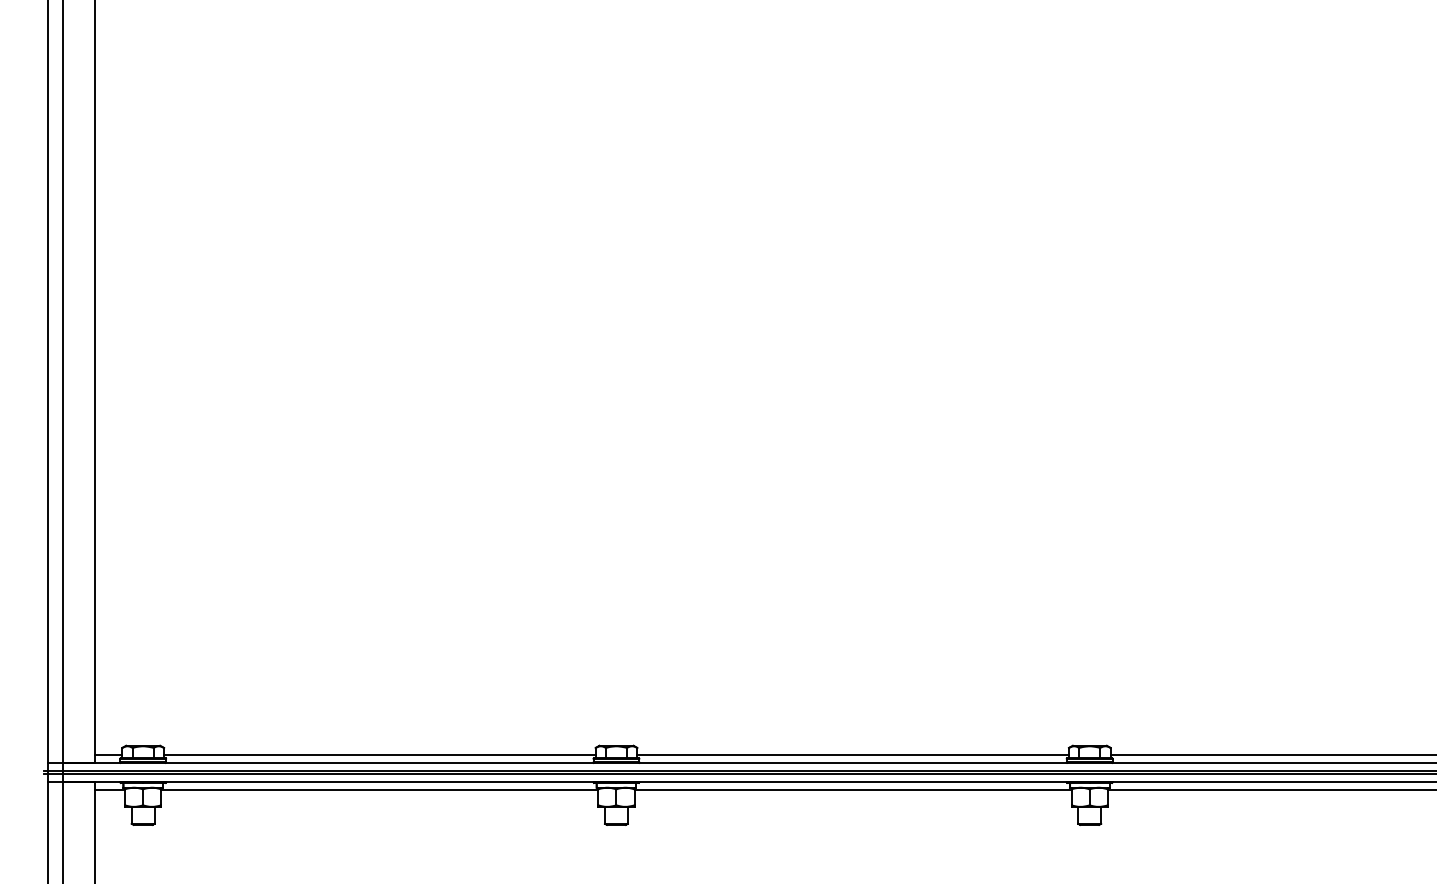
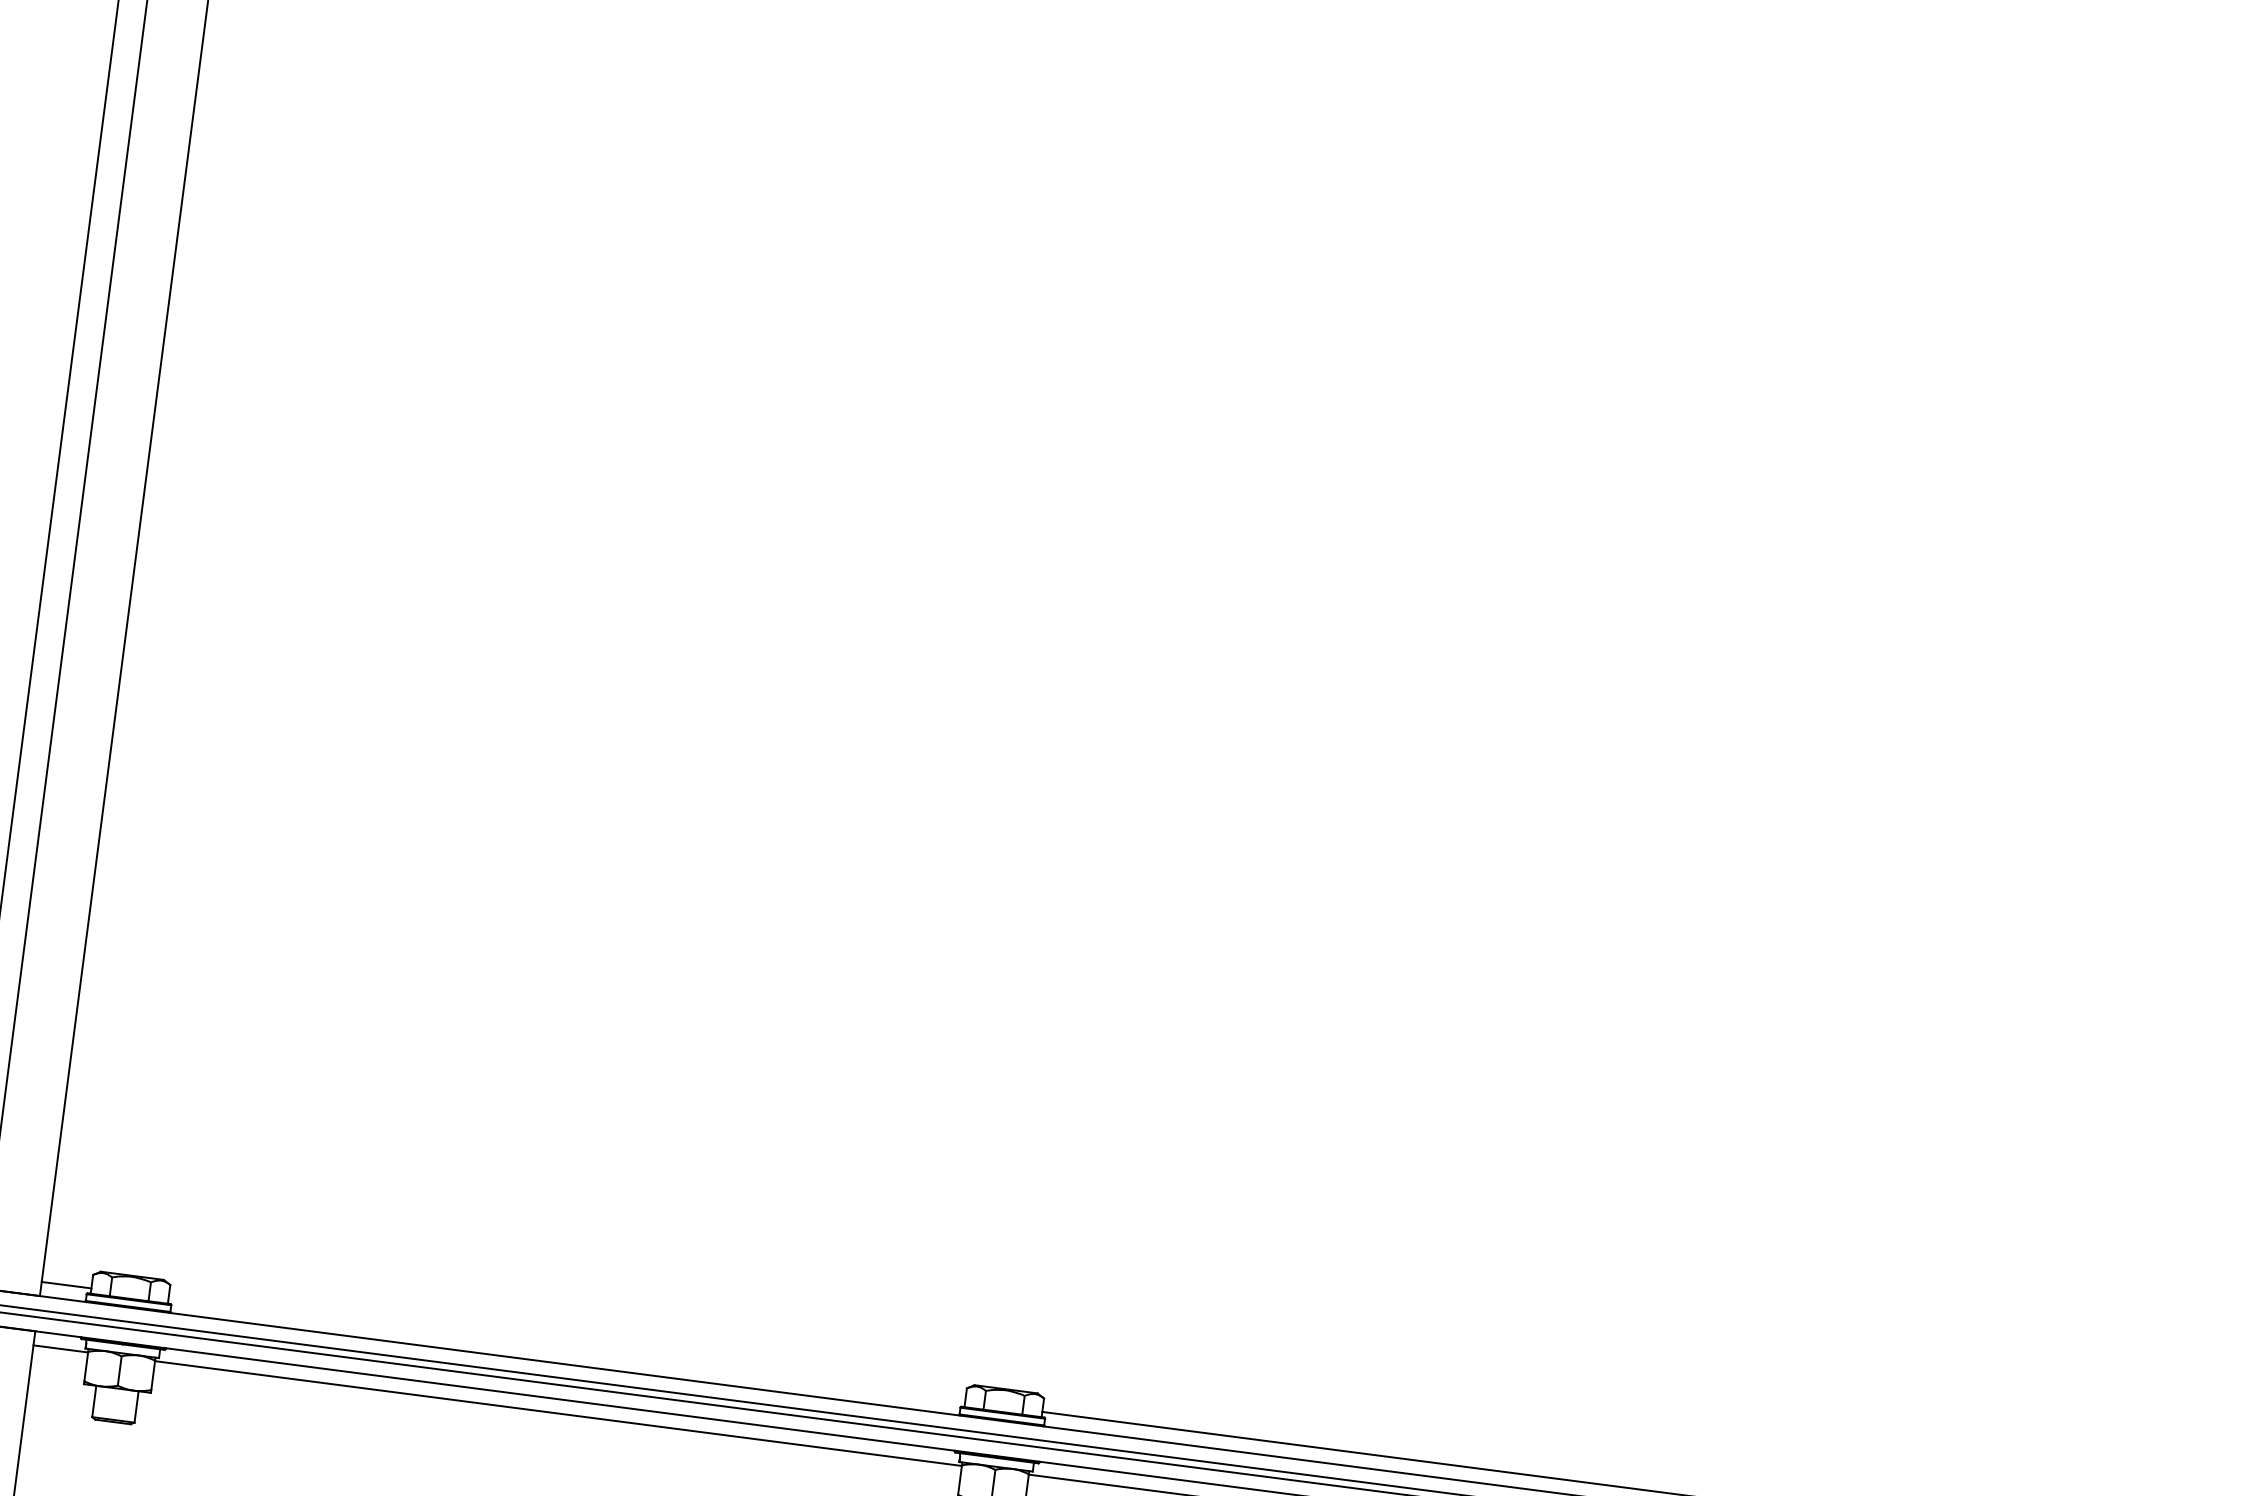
line: (379, 755) -> (566, 1350), removed

